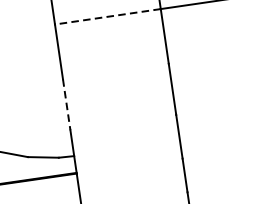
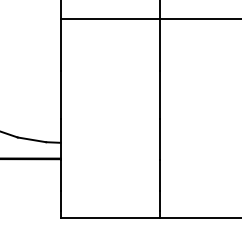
line: (108, 17) -> (110, 19), dashed -> solid
line: (66, 104) -> (60, 94), dashed -> solid

